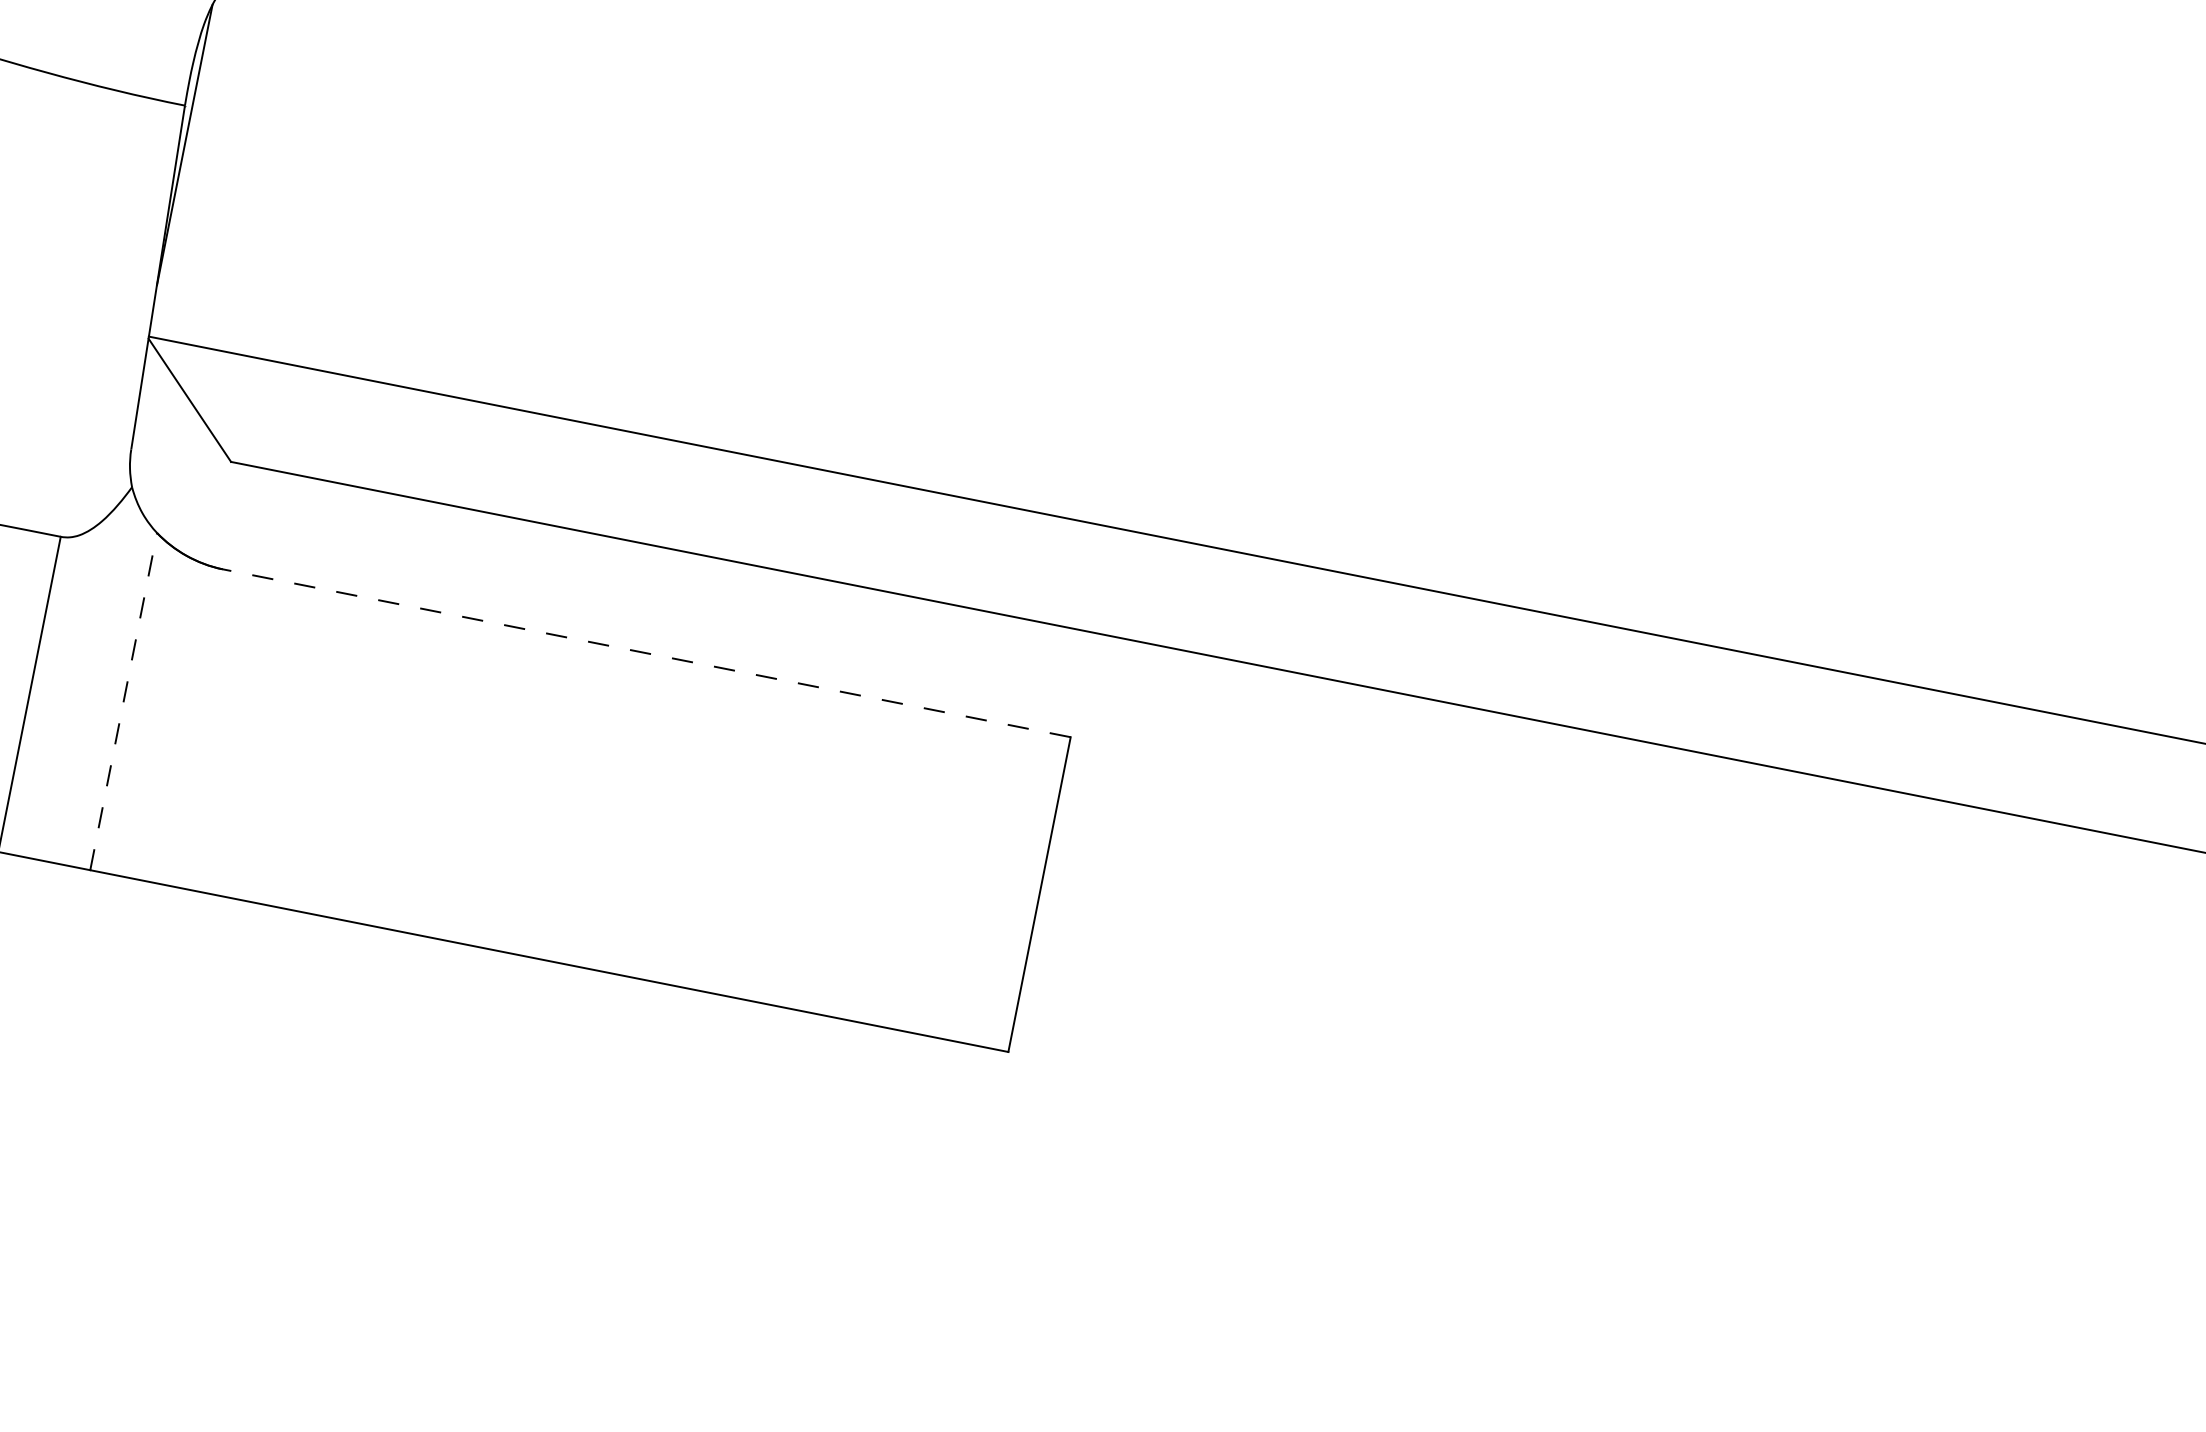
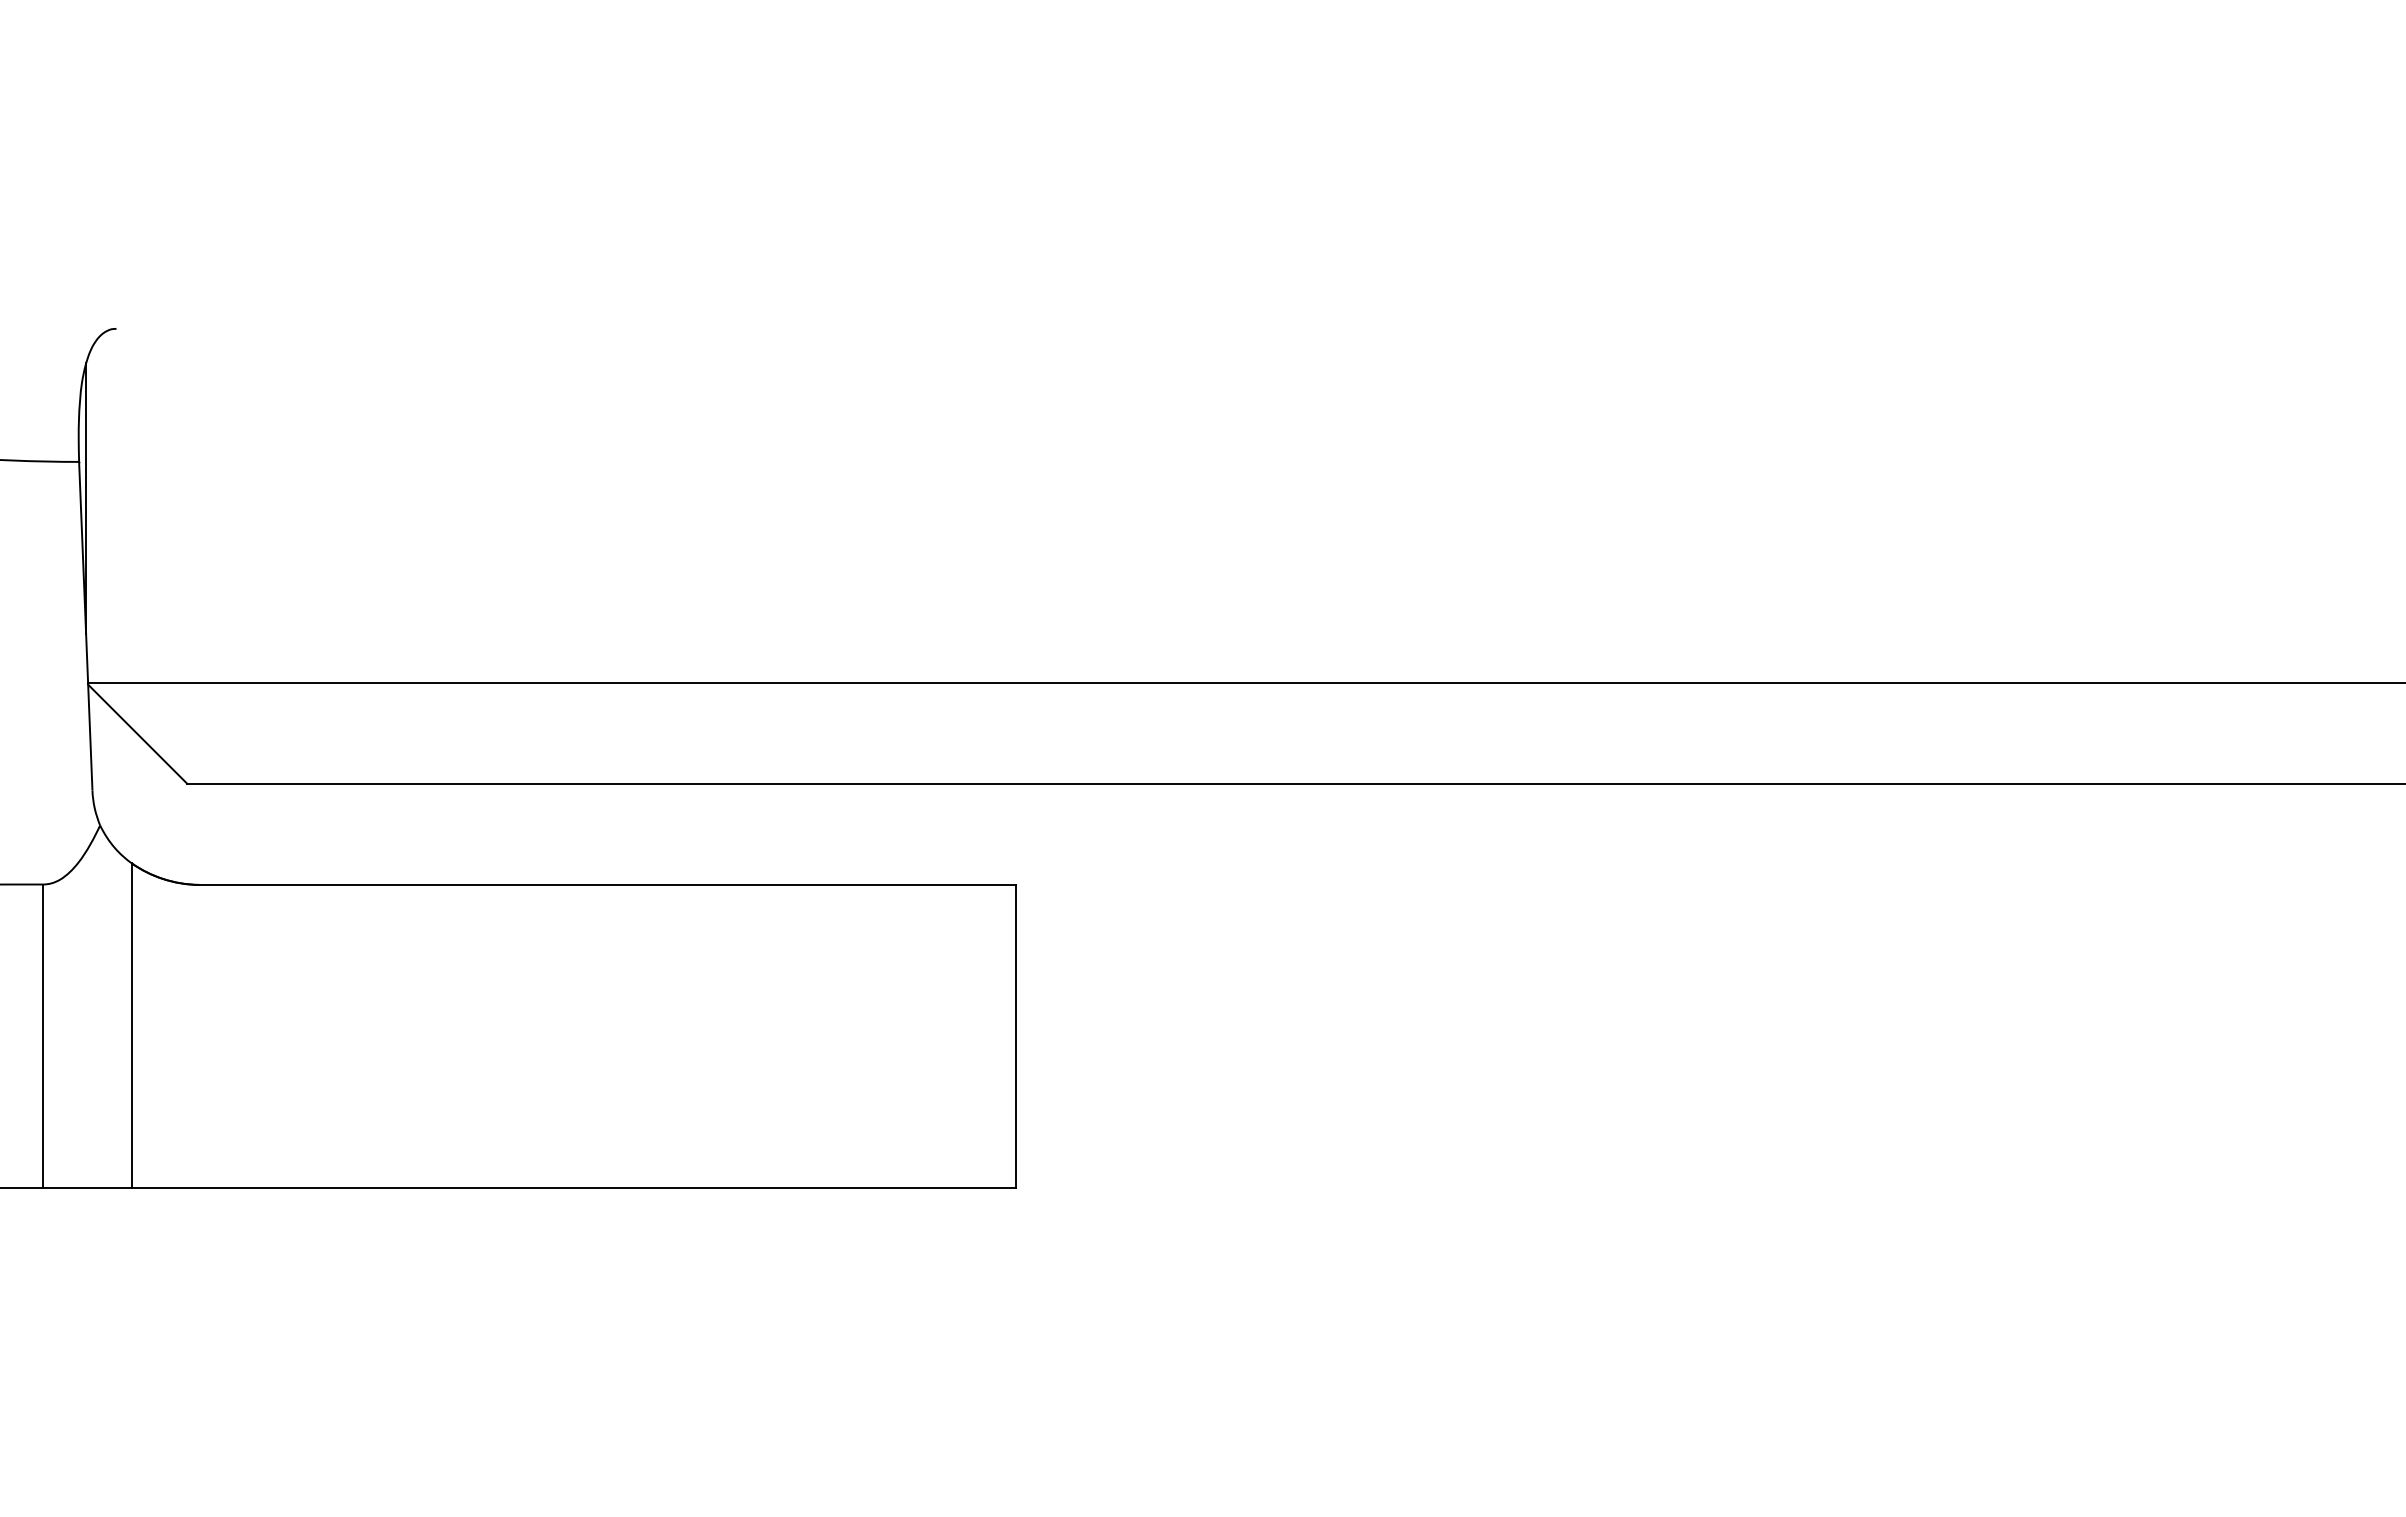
line: (646, 652) -> (607, 884), dashed -> solid
line: (123, 701) -> (131, 1025), dashed -> solid

